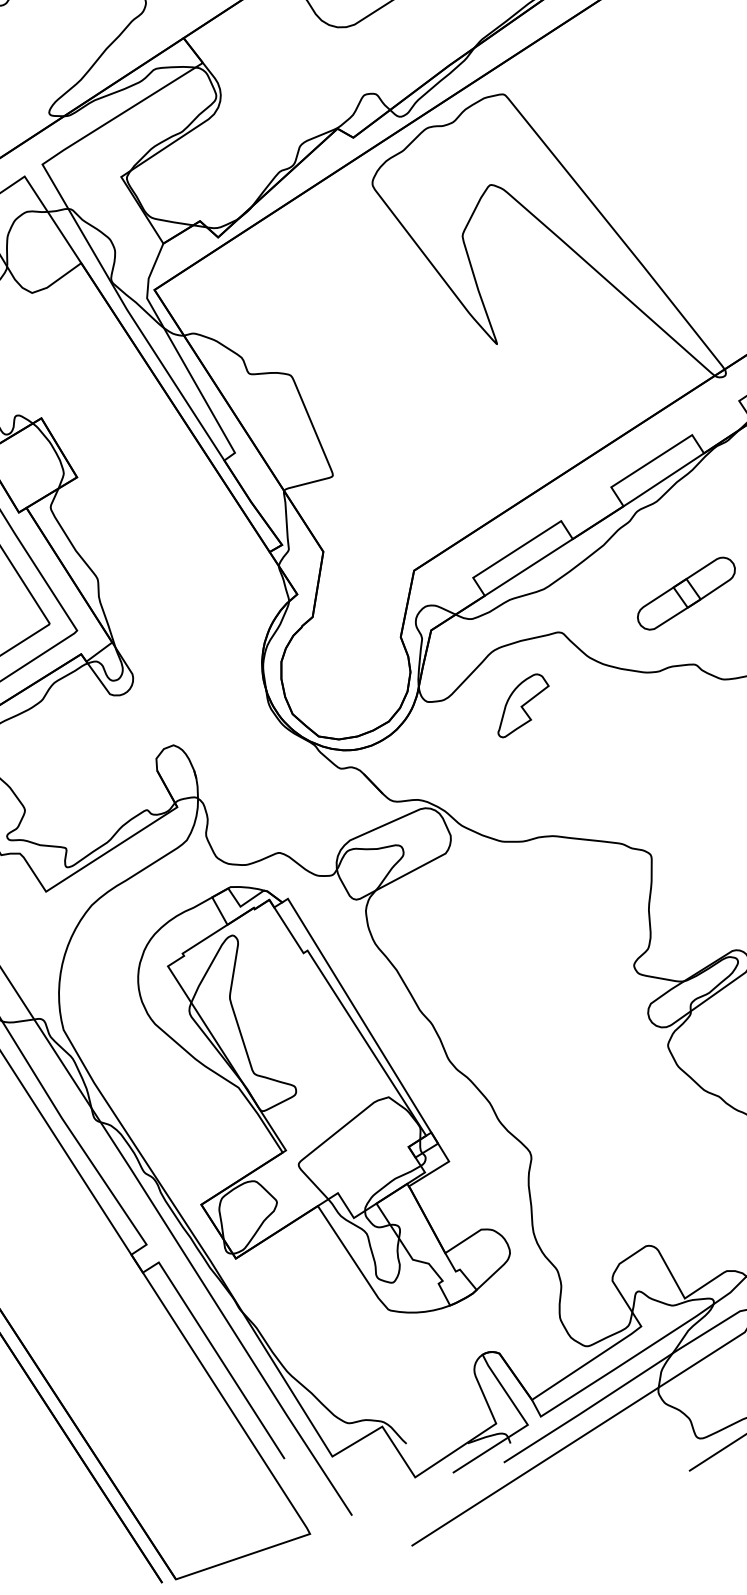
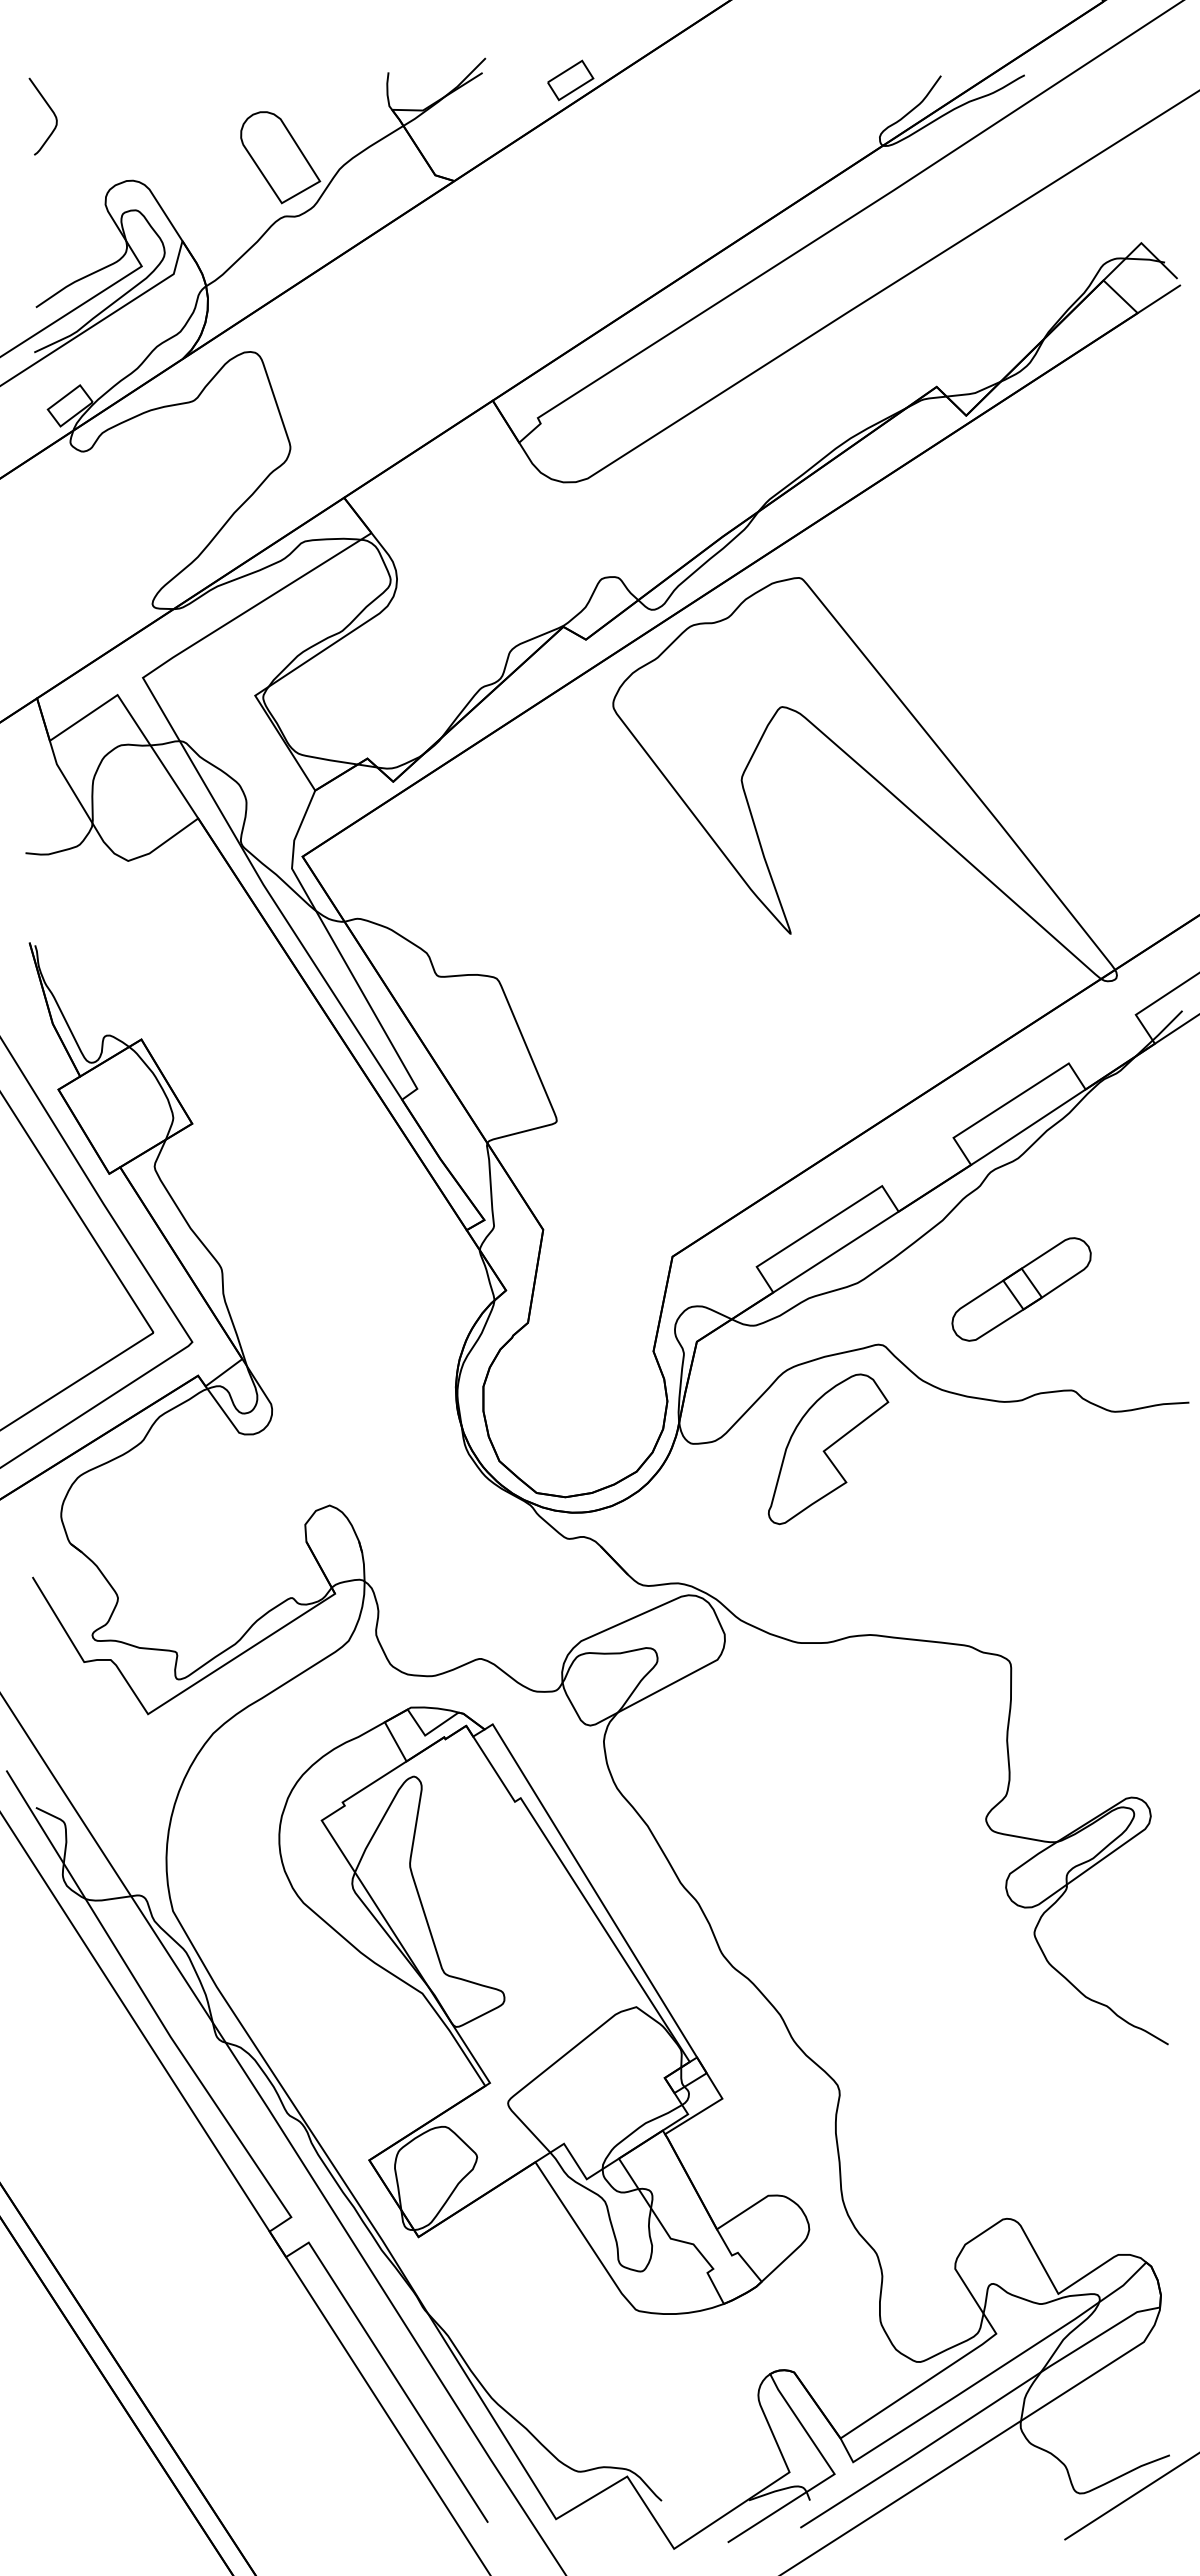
part: (686, 593) -> (1021, 1289), moved
part: (523, 705) -> (828, 1449), size x1.67

